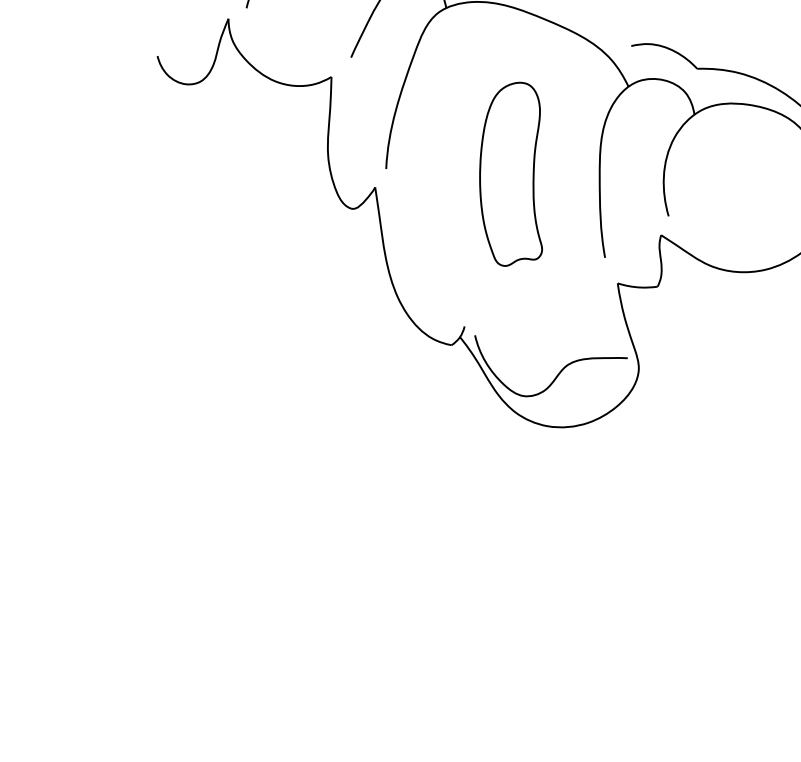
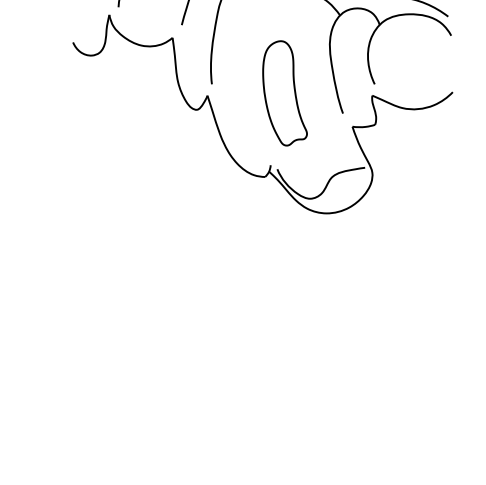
part: (514, 174) -> (284, 93), moved

